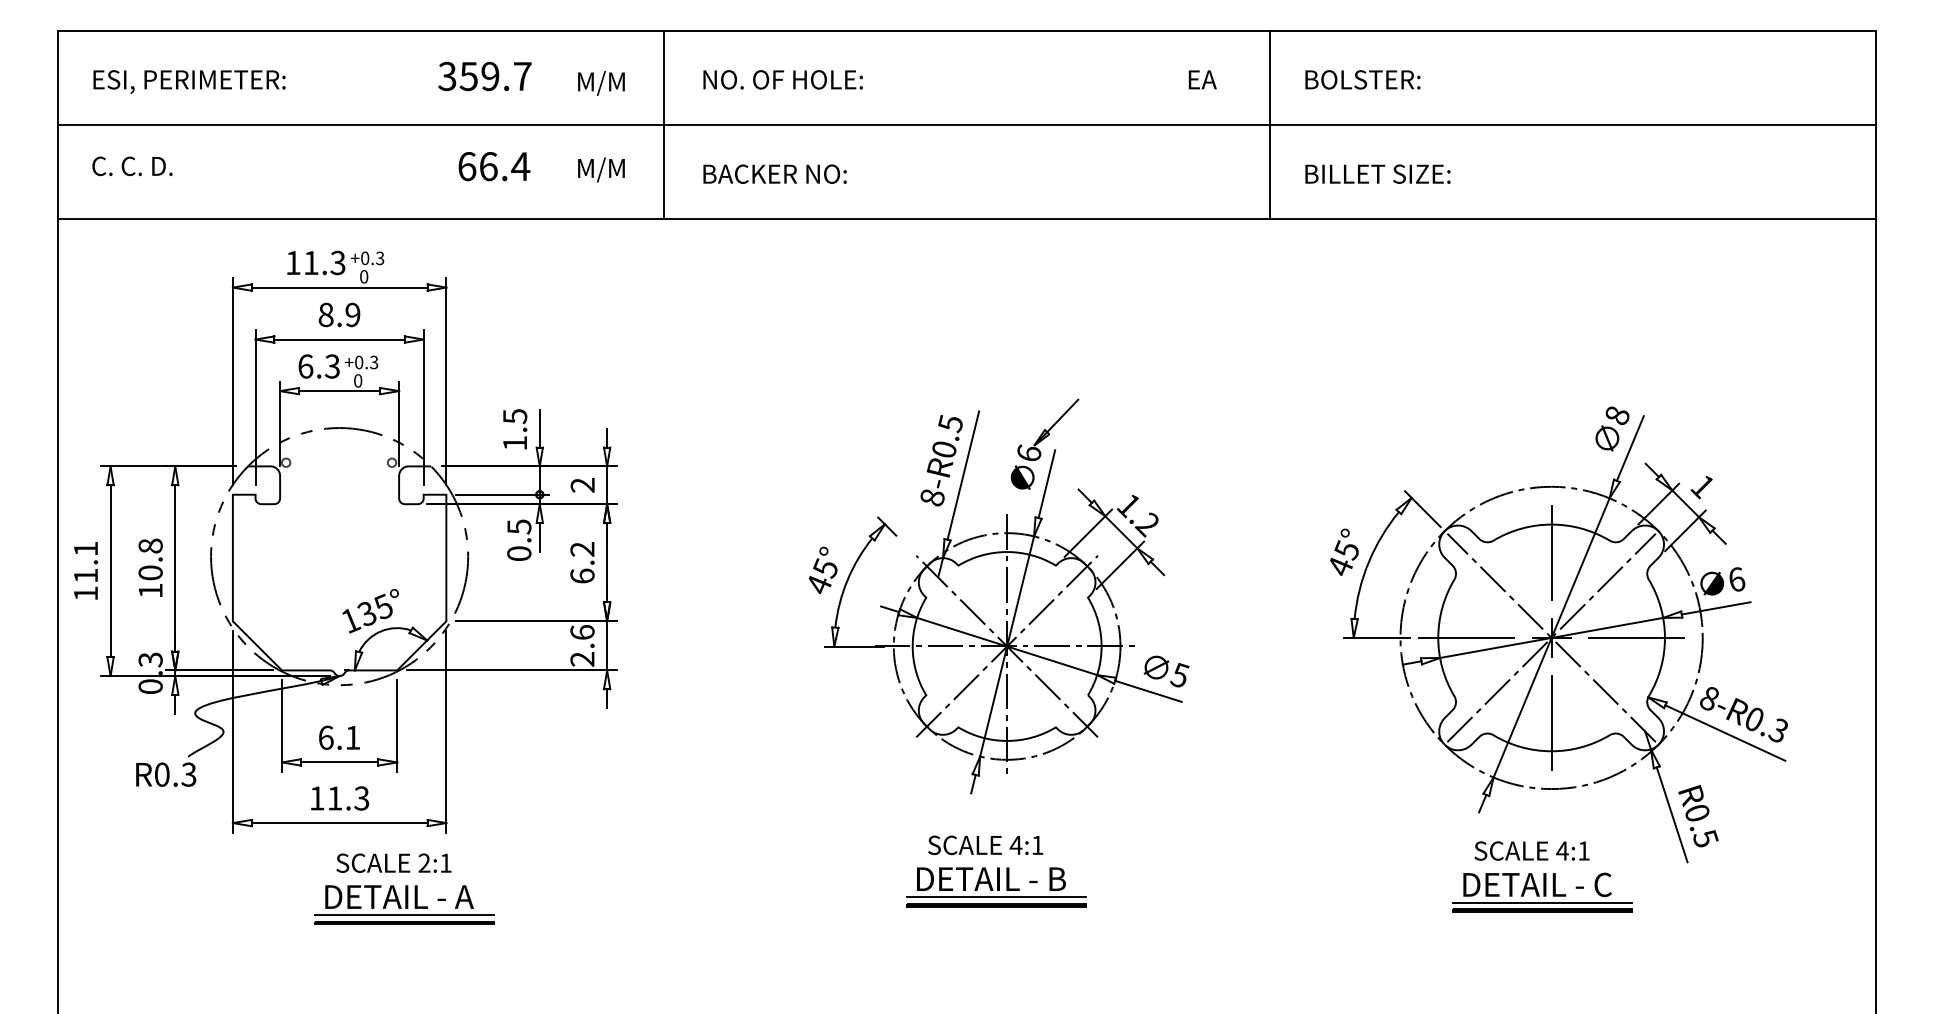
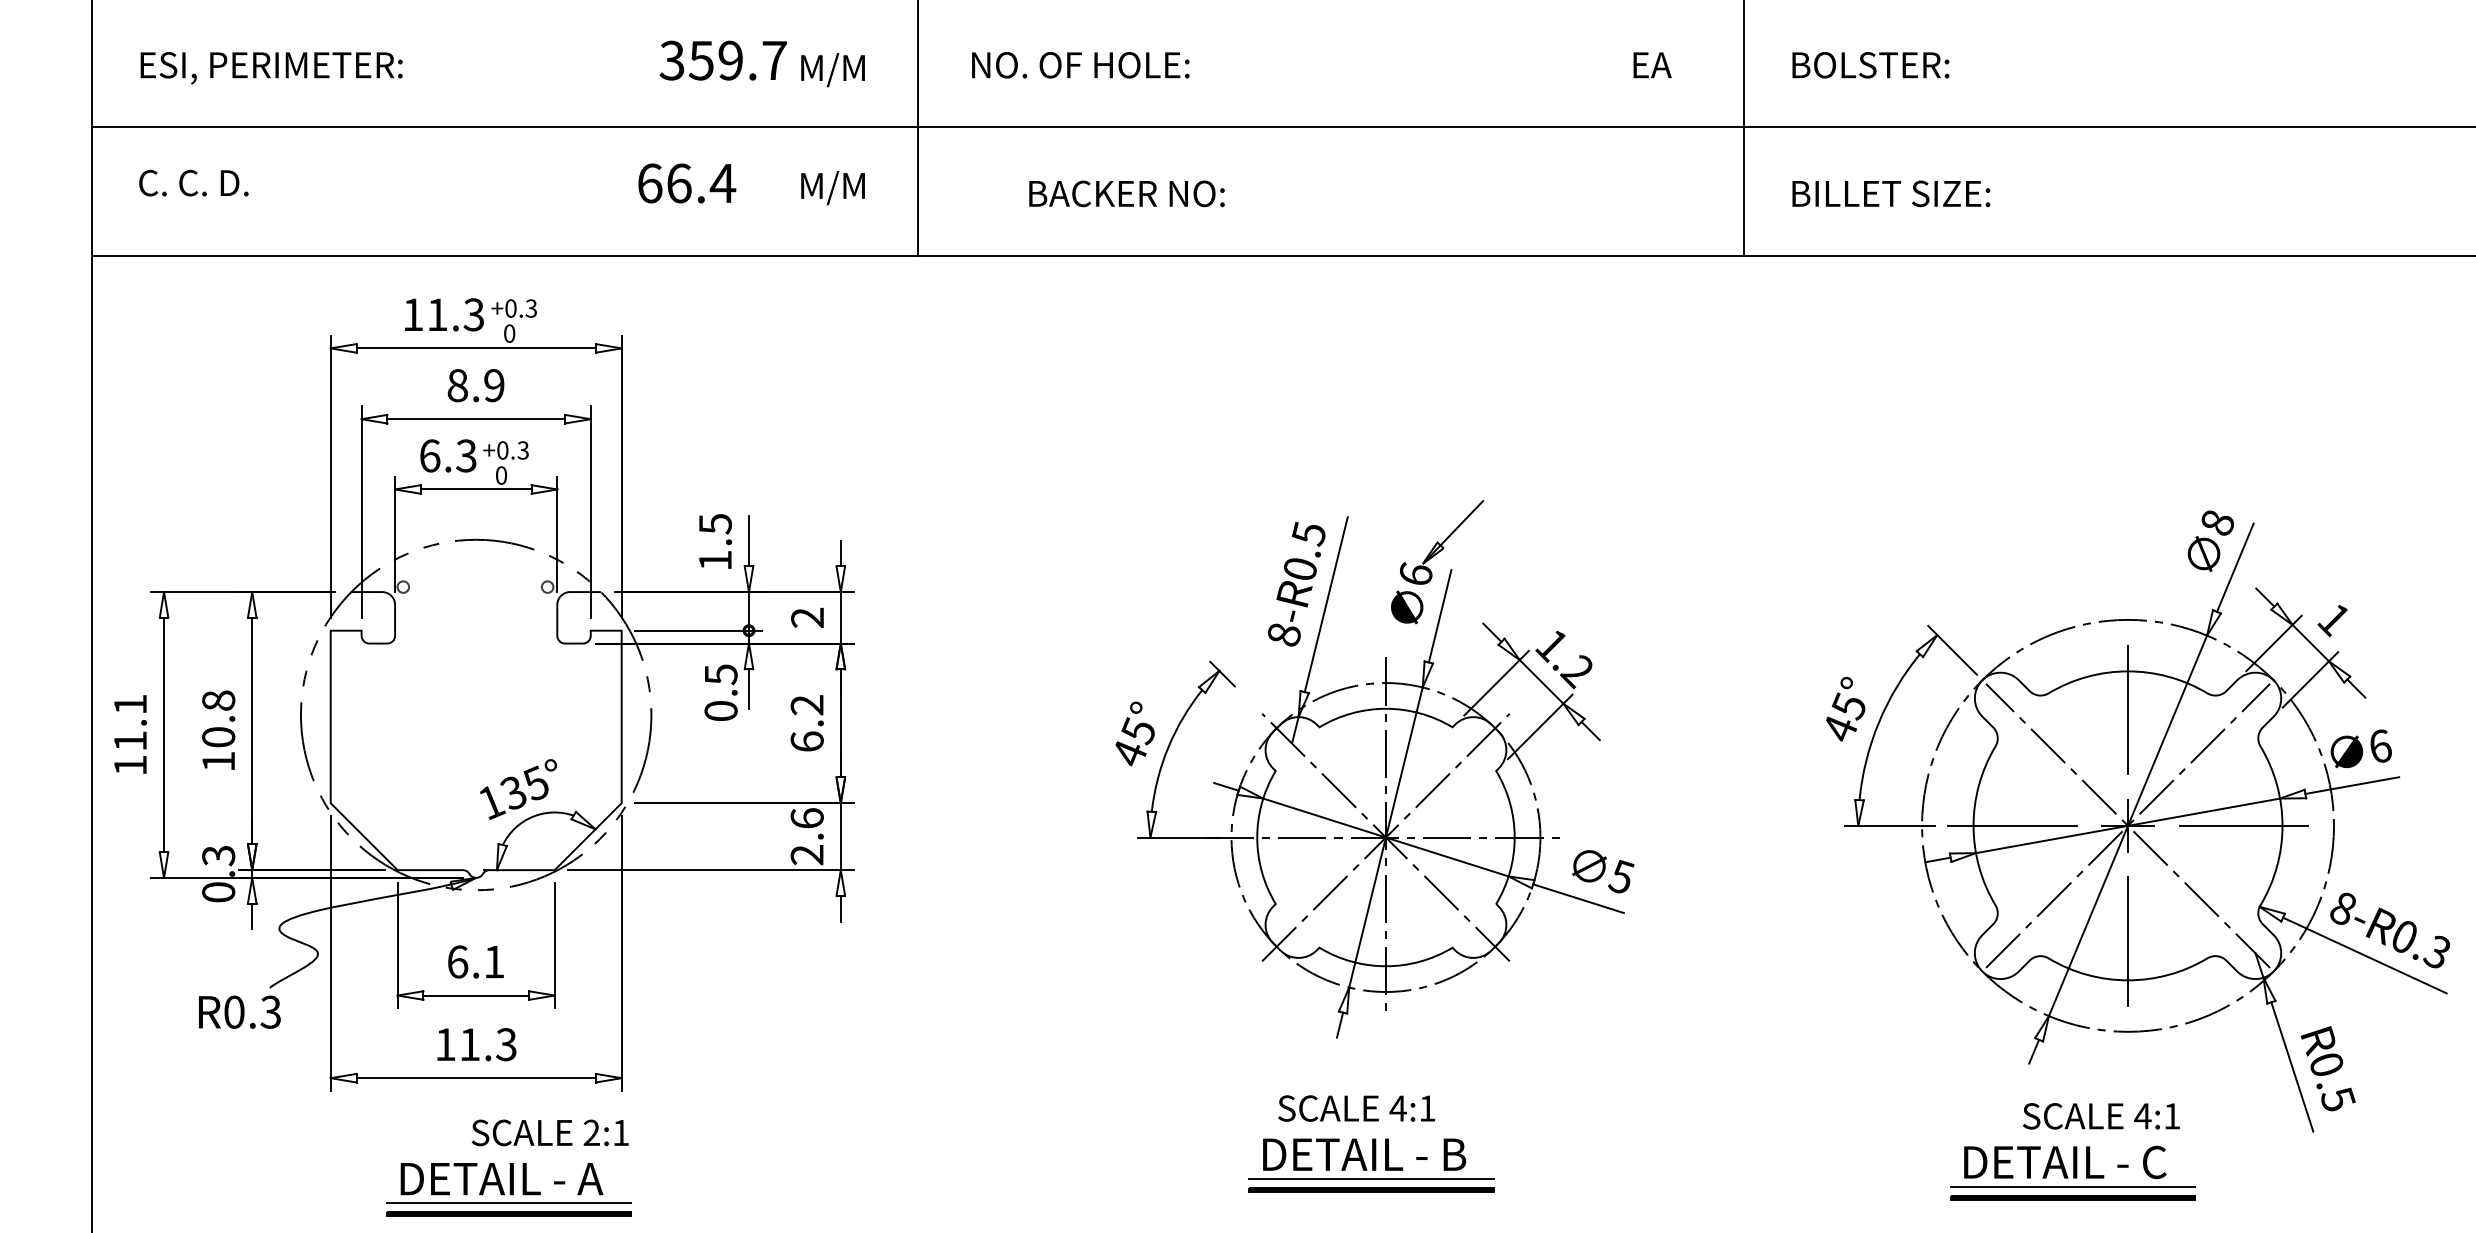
text: (484, 76) -> (722, 60), moved
text: (774, 173) -> (1126, 192), moved
part: (1542, 892) -> (2071, 1172), moved
part: (404, 904) -> (508, 1189), moved

